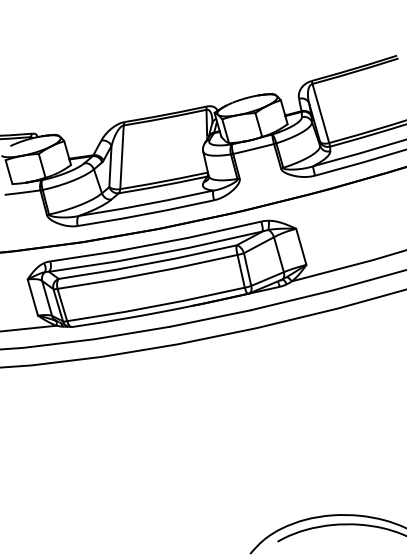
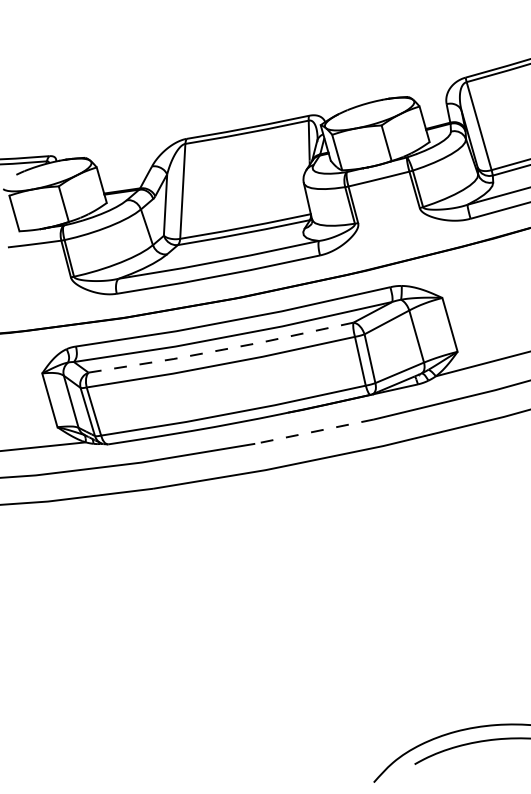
line: (147, 263) -> (220, 349), solid -> dashed
line: (210, 318) -> (314, 431), solid -> dashed

